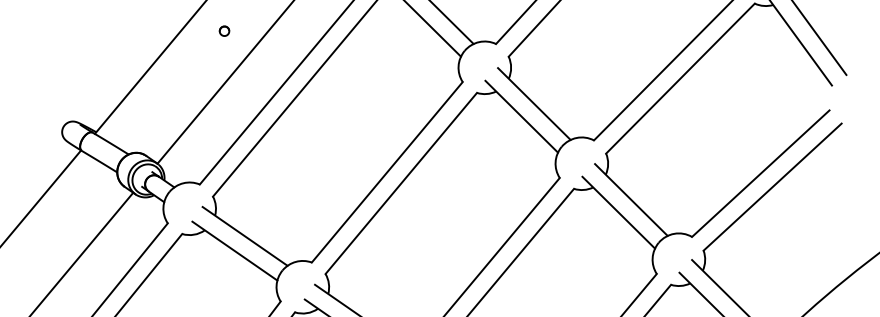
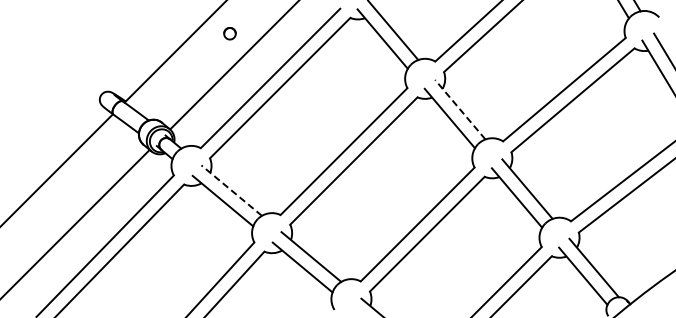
part: (223, 30) -> (229, 32), size x1.6
line: (534, 103) -> (460, 109), solid -> dashed
line: (244, 236) -> (231, 190), solid -> dashed

